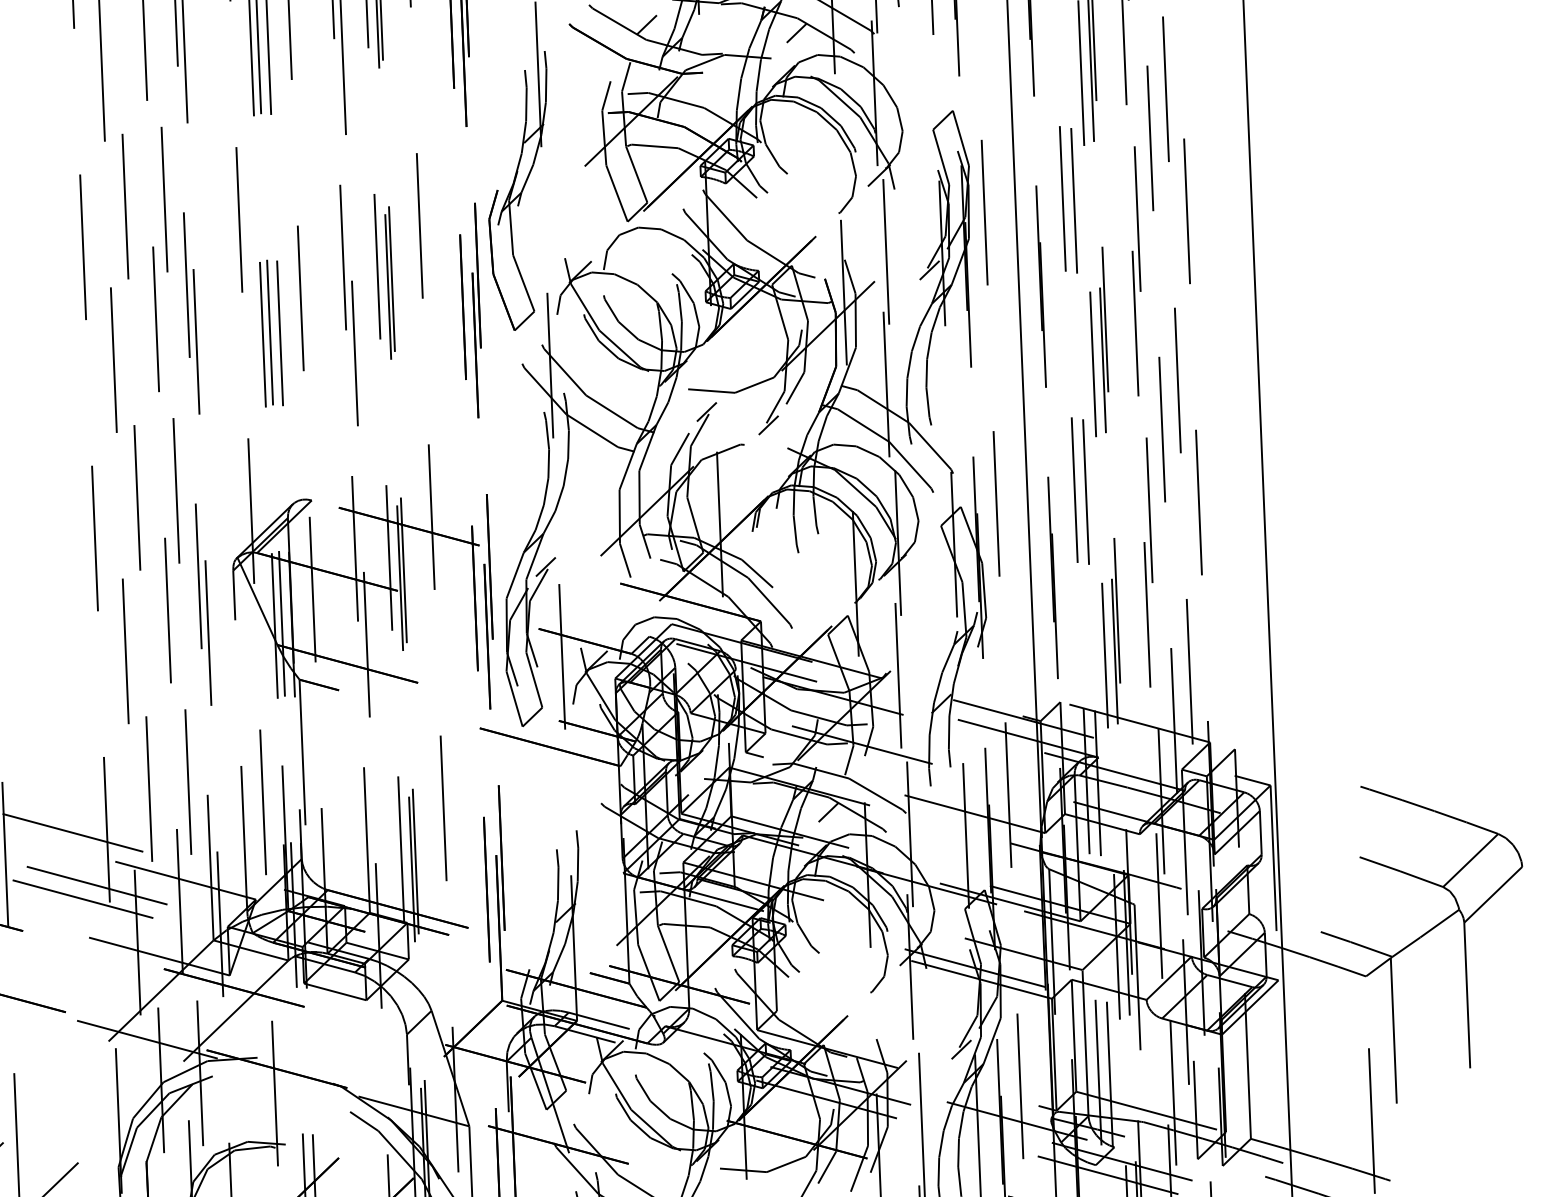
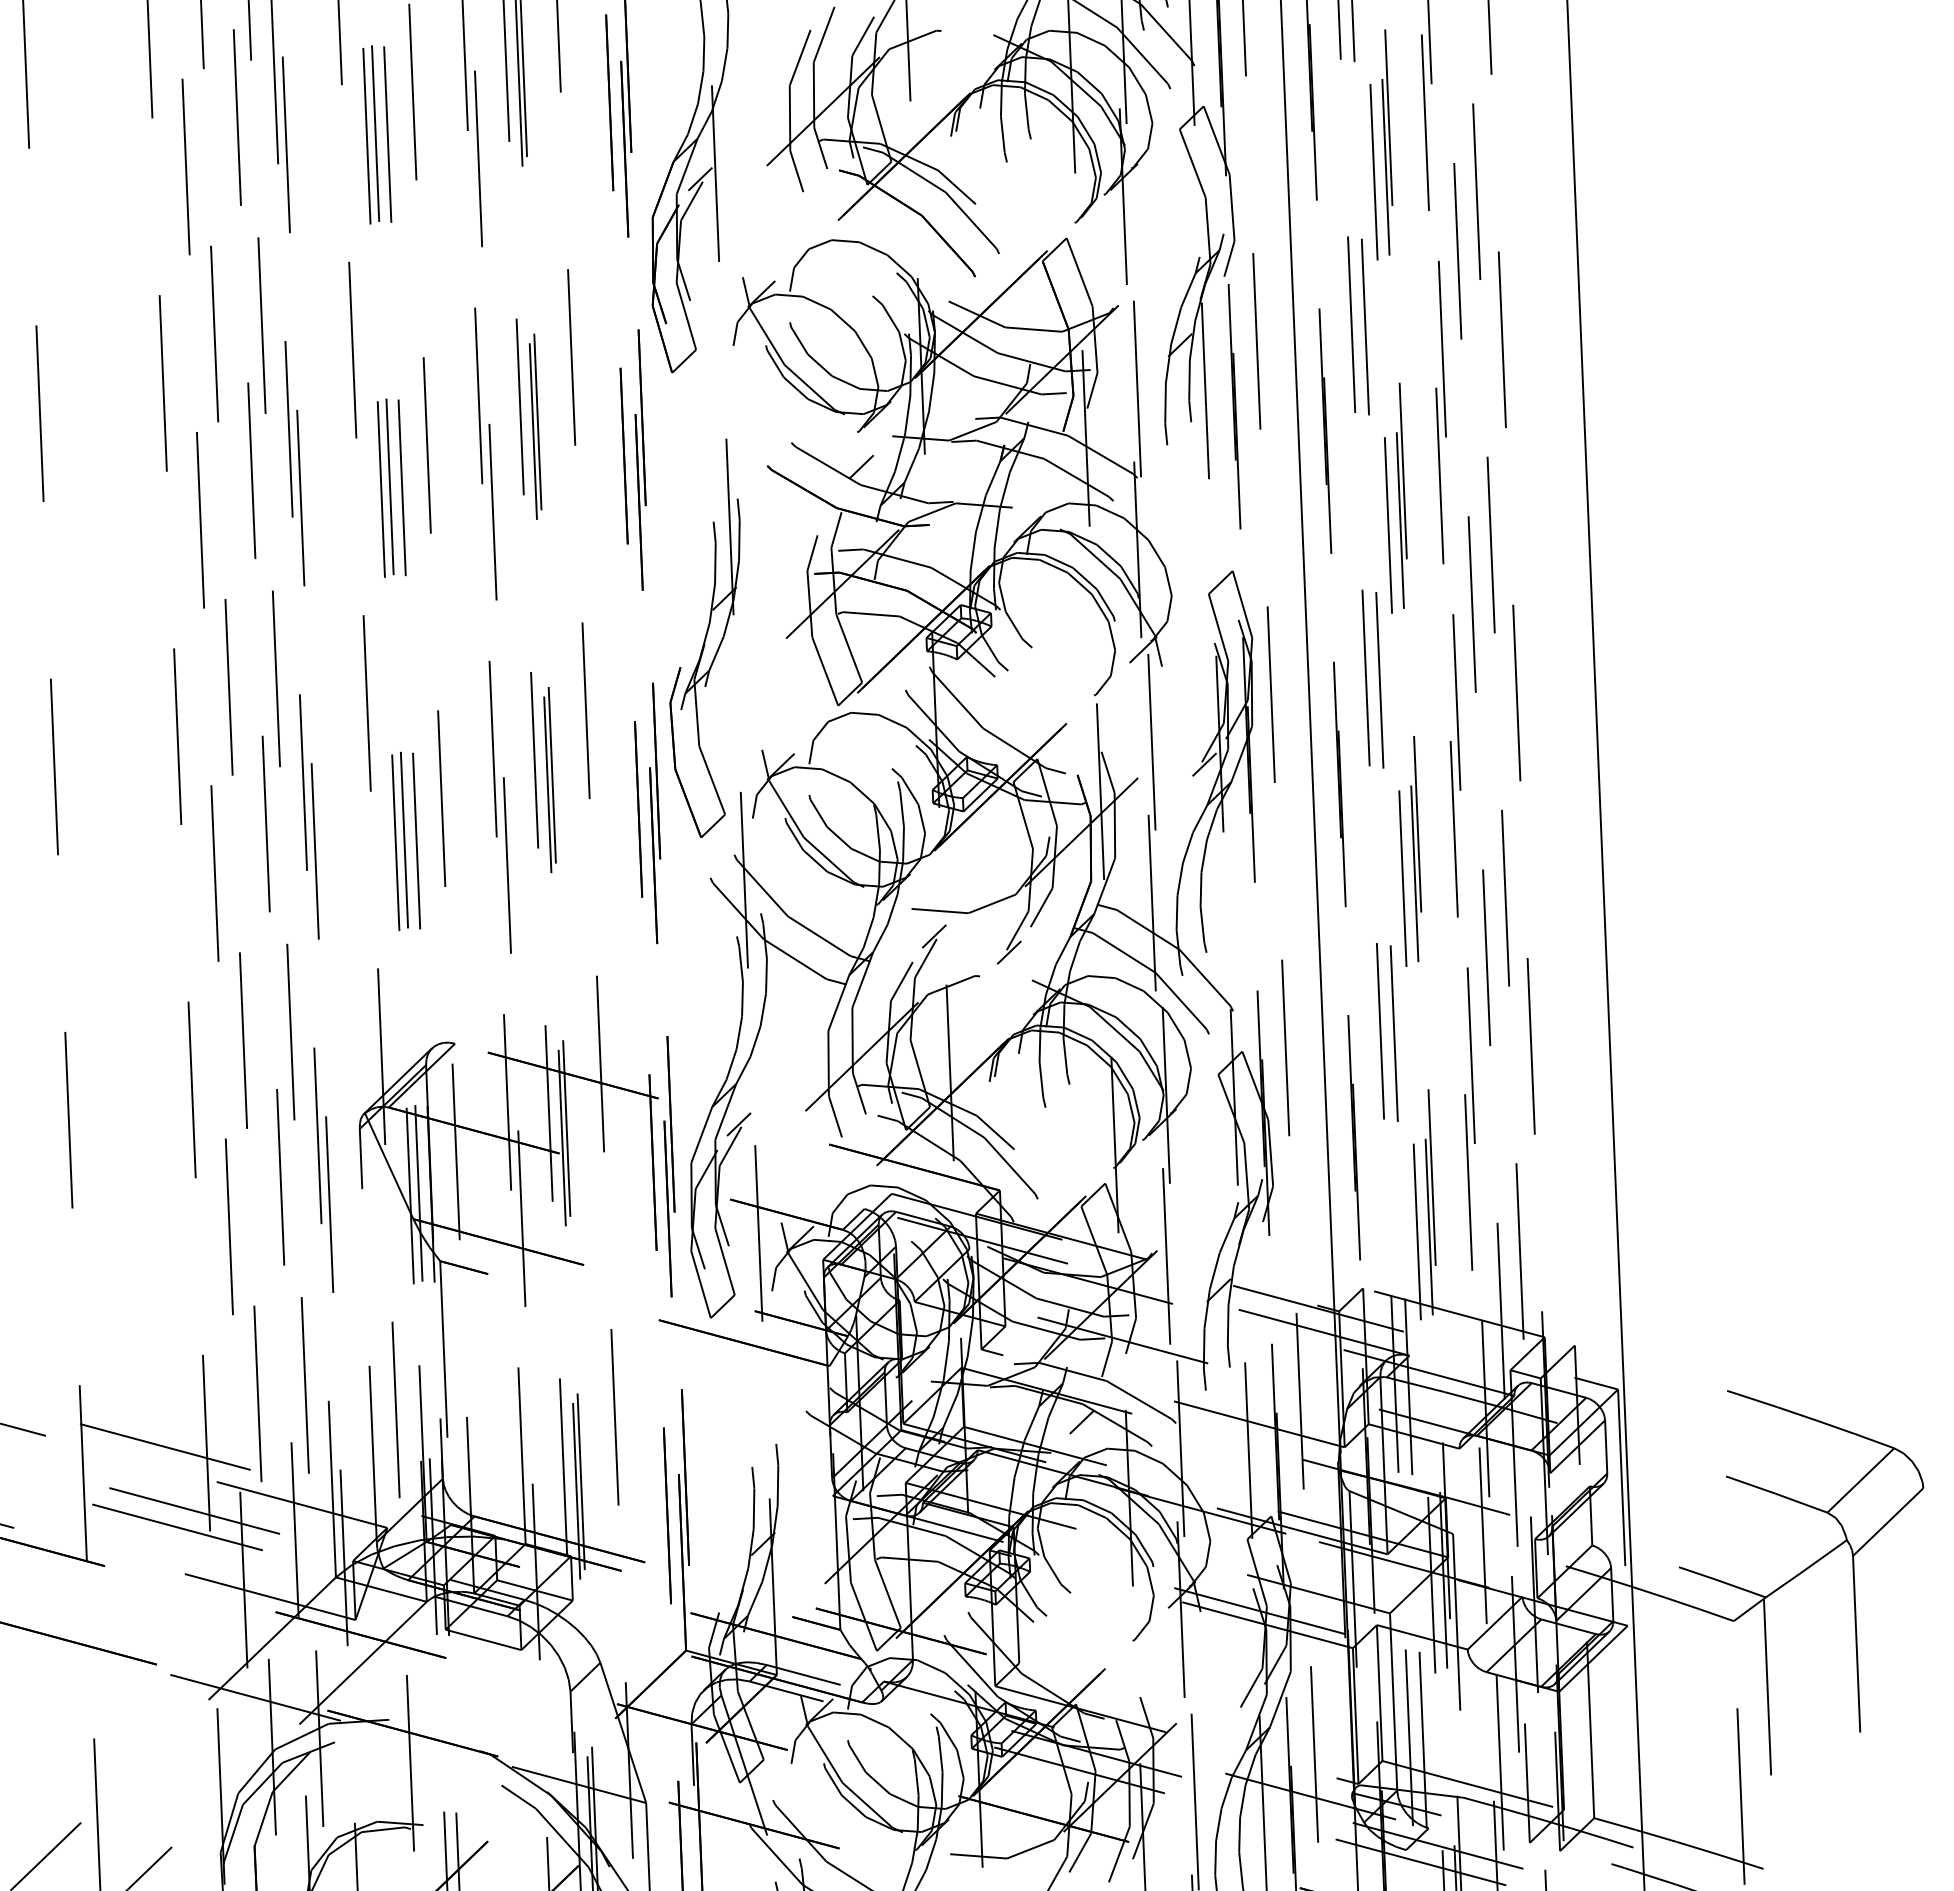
line: (796, 32) -> (1043, 476), removed
line: (961, 1049) -> (1243, 1709), removed

